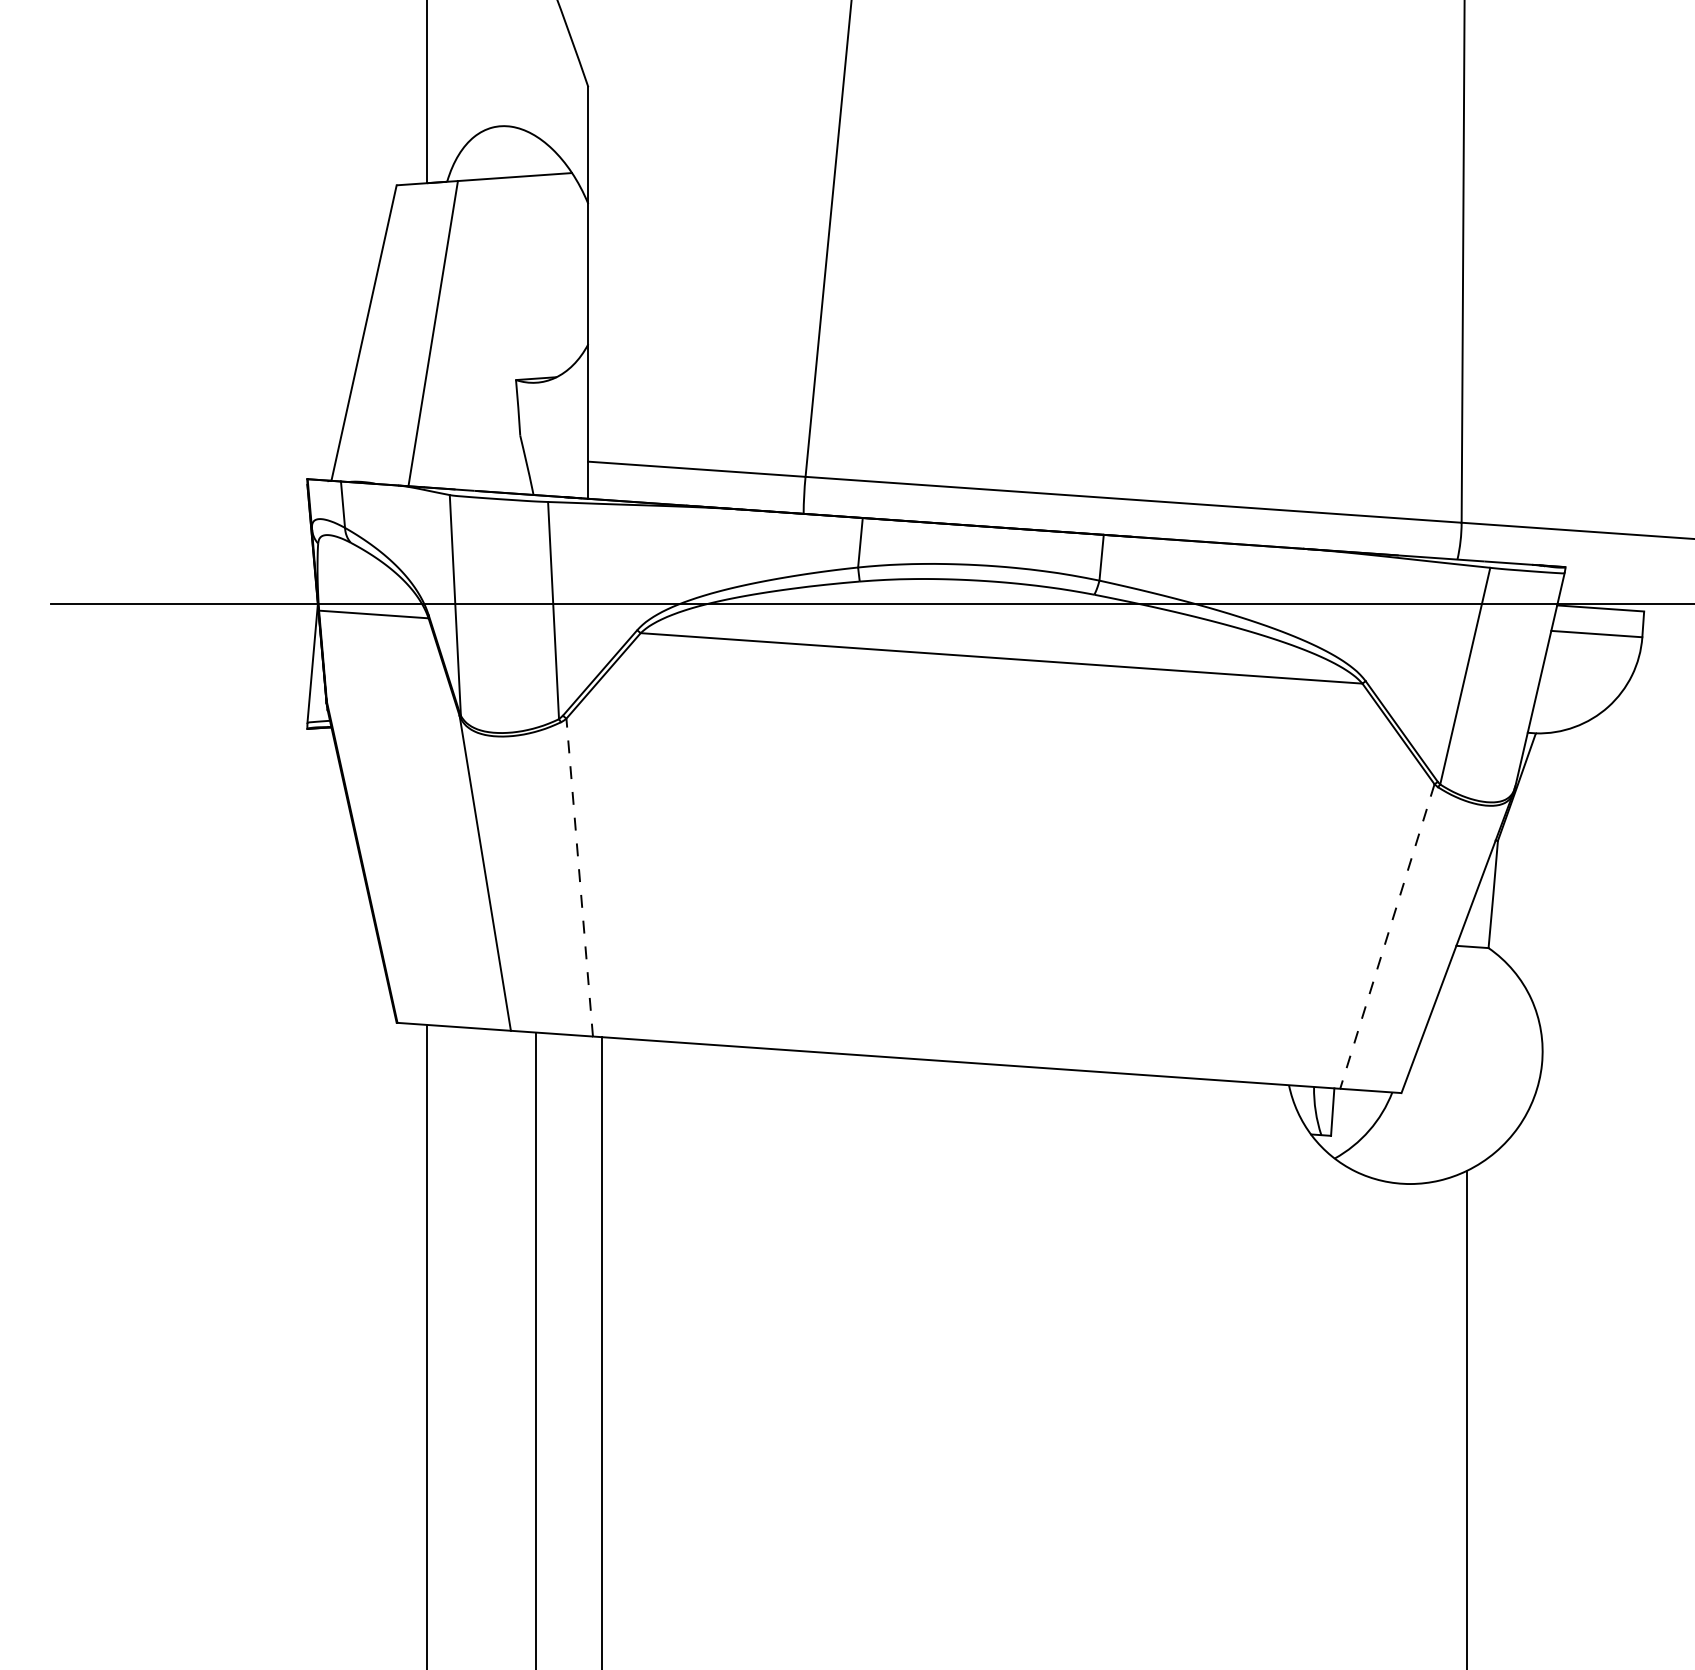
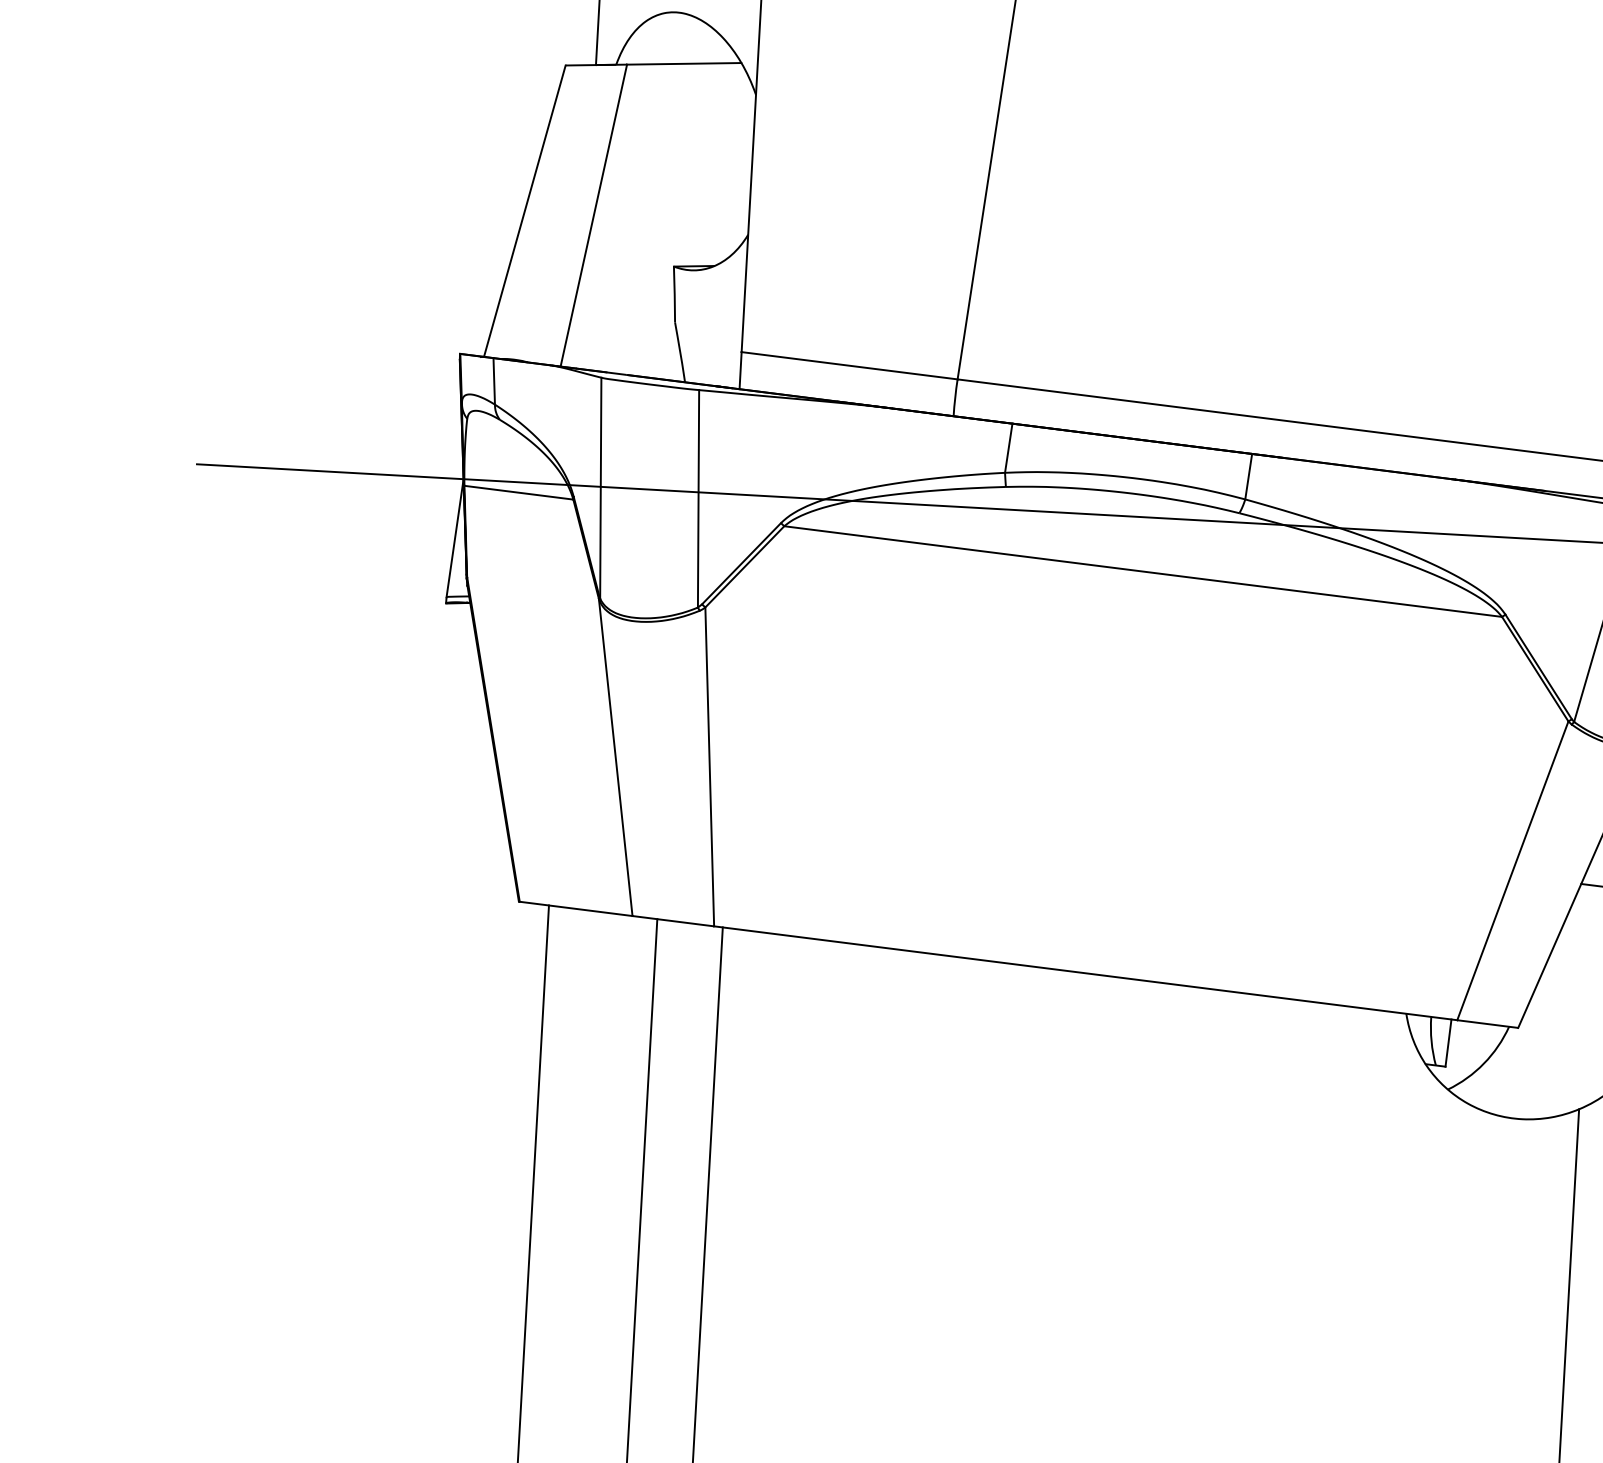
line: (579, 877) -> (709, 766), dashed -> solid
line: (1387, 937) -> (1512, 871), dashed -> solid

